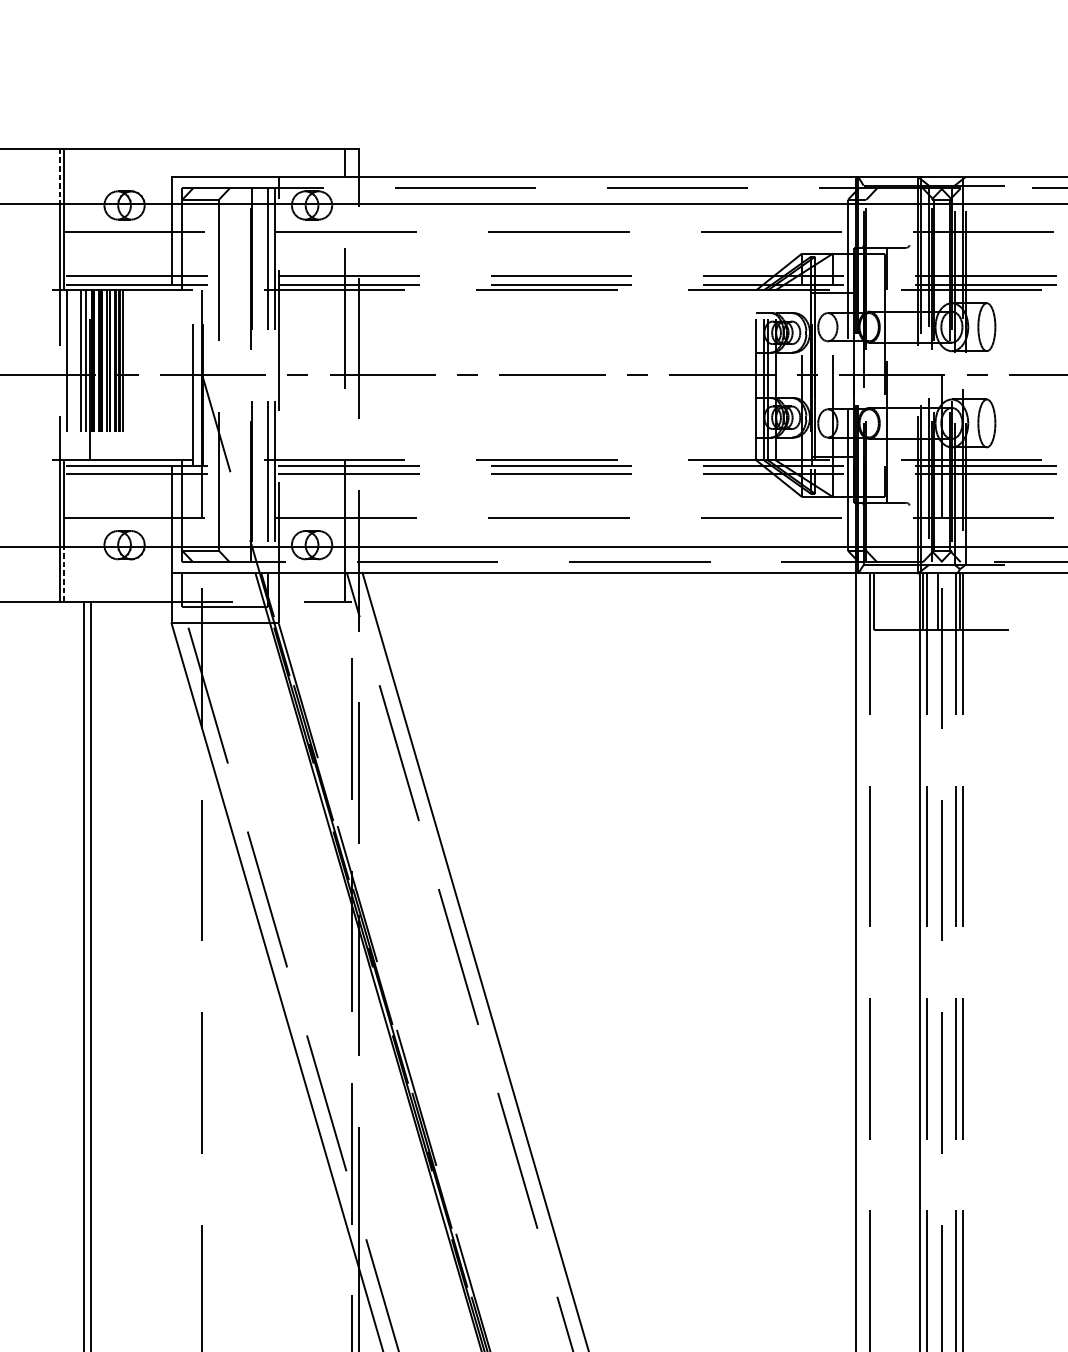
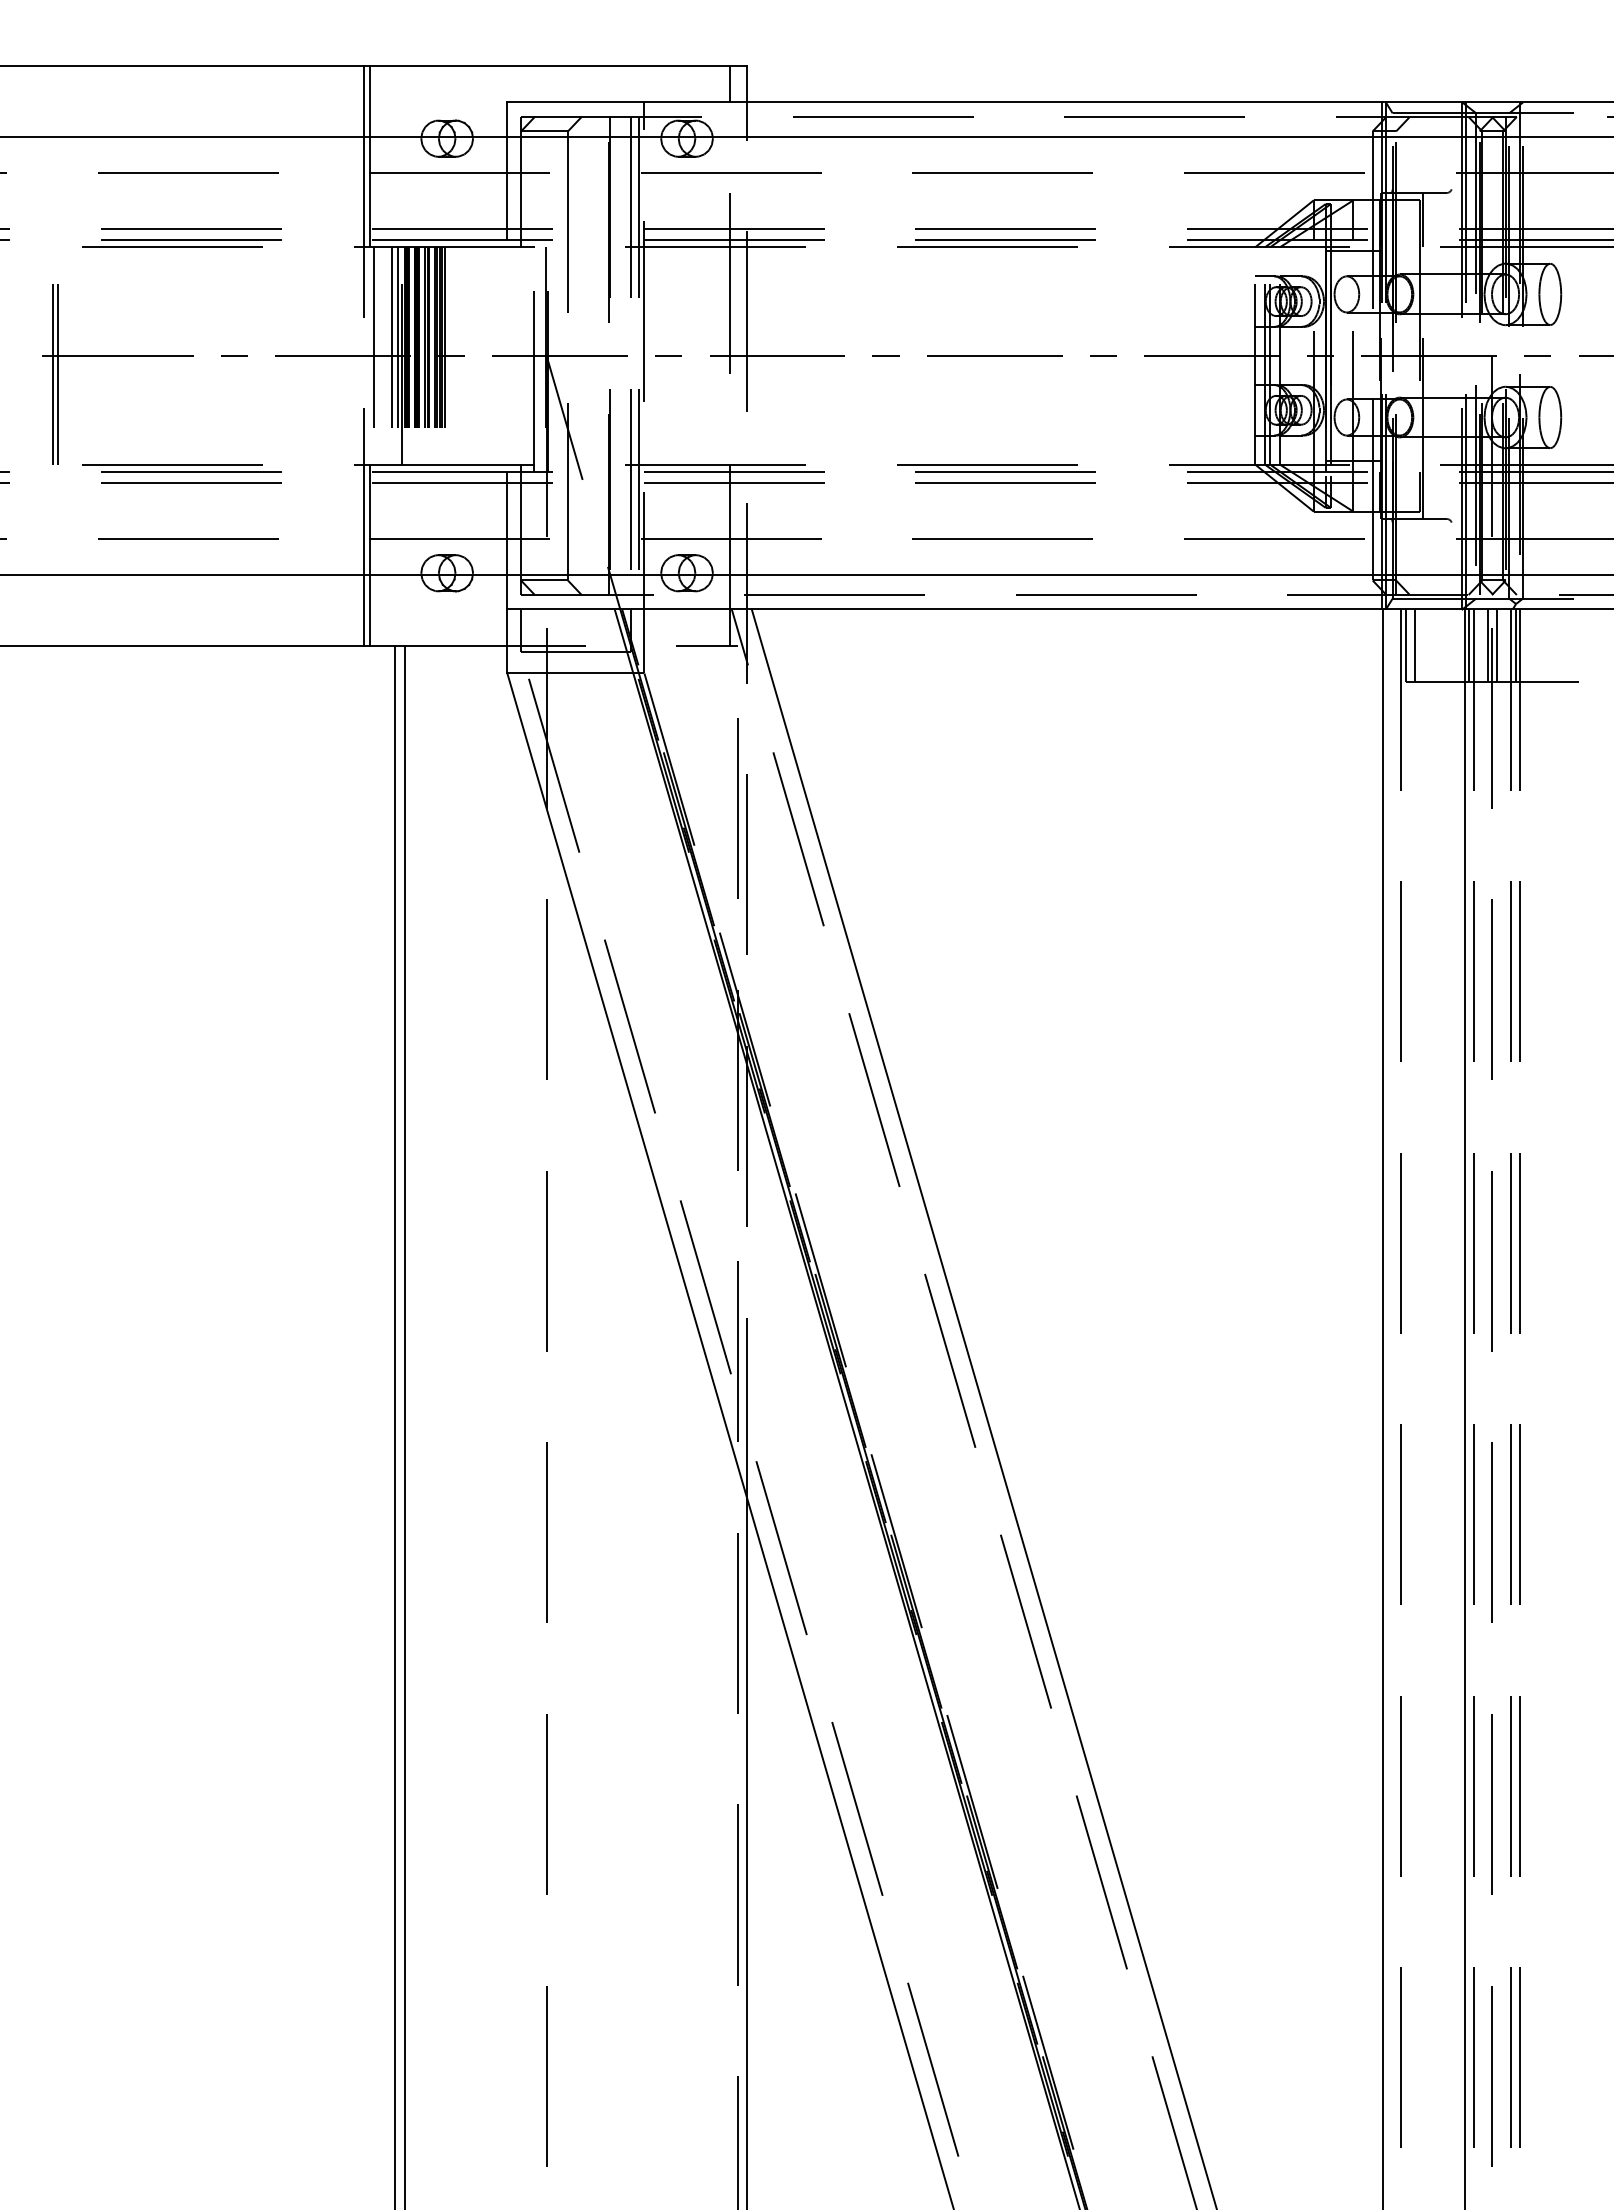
line: (59, 177) -> (364, 102), dashed -> solid
line: (64, 573) -> (370, 609), dashed -> solid
line: (880, 601) -> (1414, 645), added
line: (945, 601) -> (1497, 645), added

